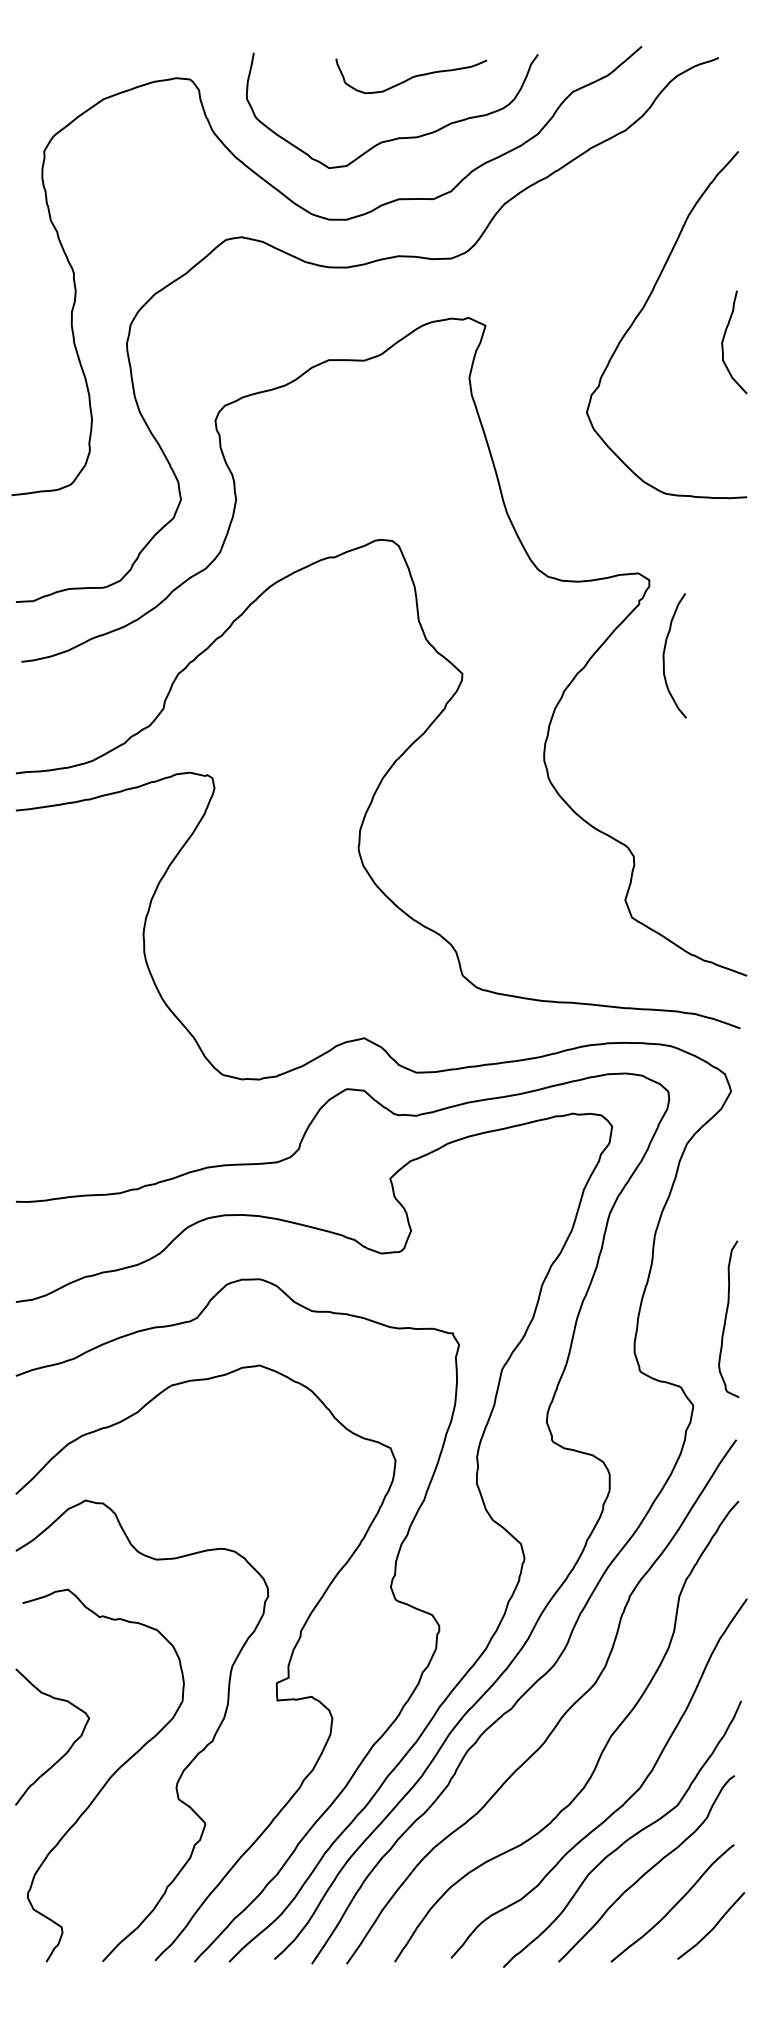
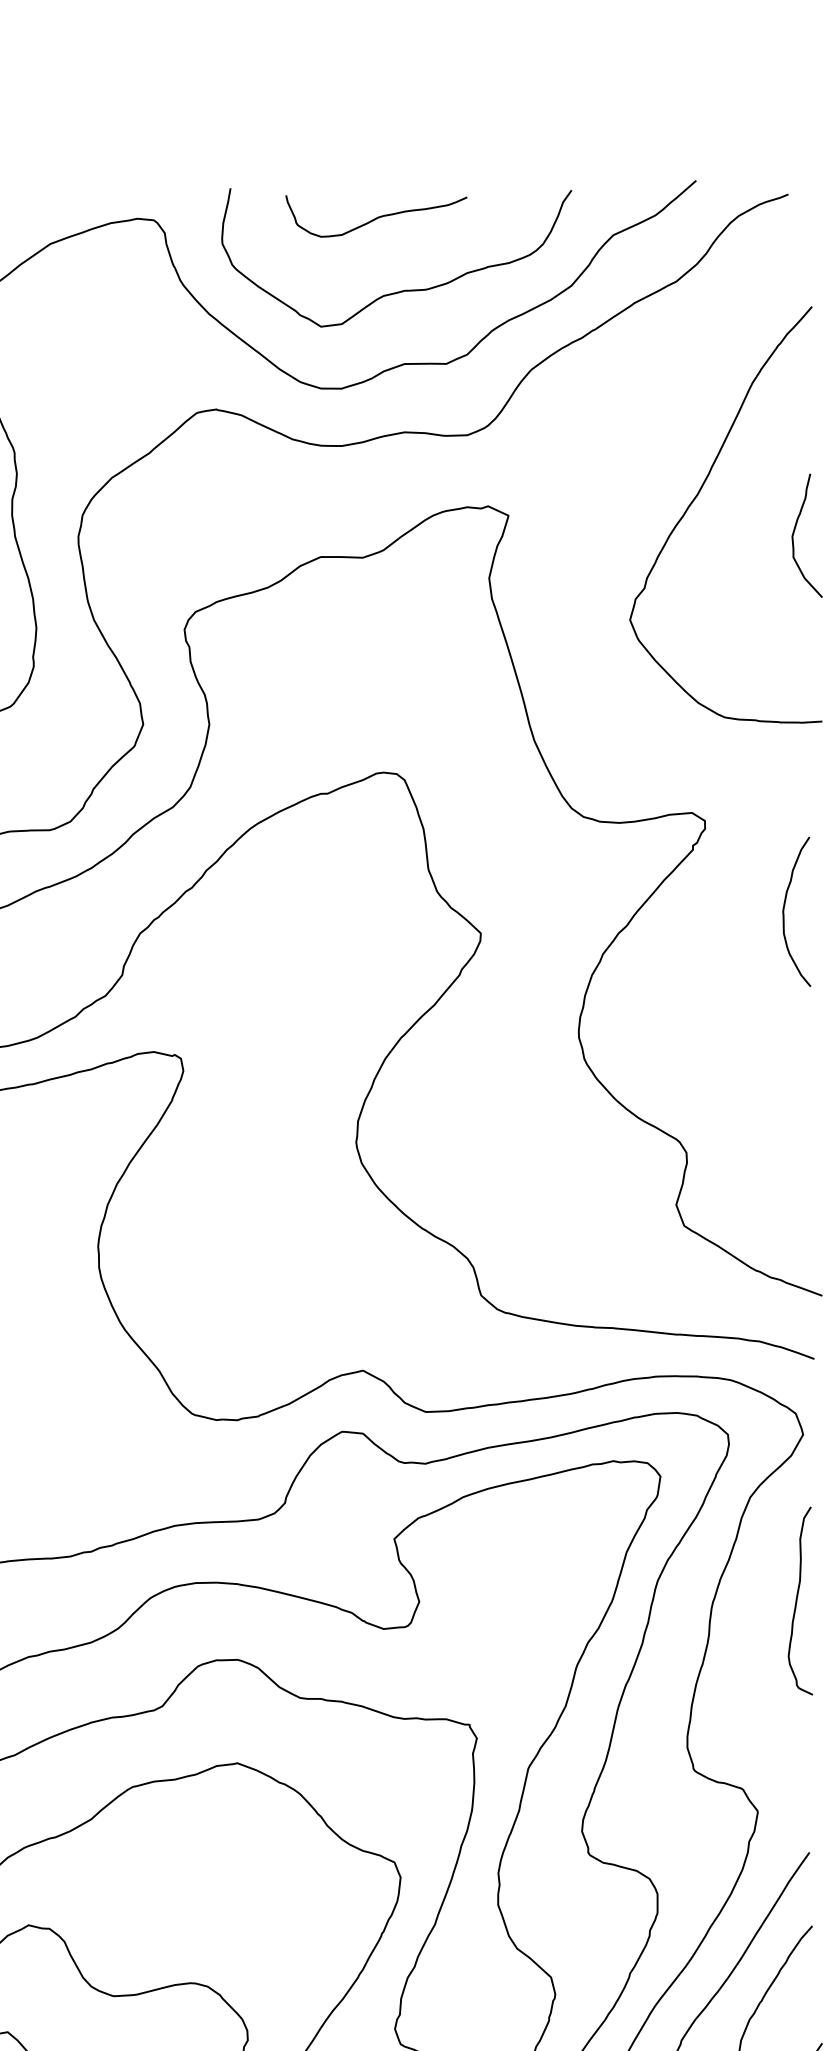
curve: (411, 76) -> (376, 216), moved
curve: (664, 655) -> (784, 911), moved
curve: (726, 1319) -> (797, 1601), moved

